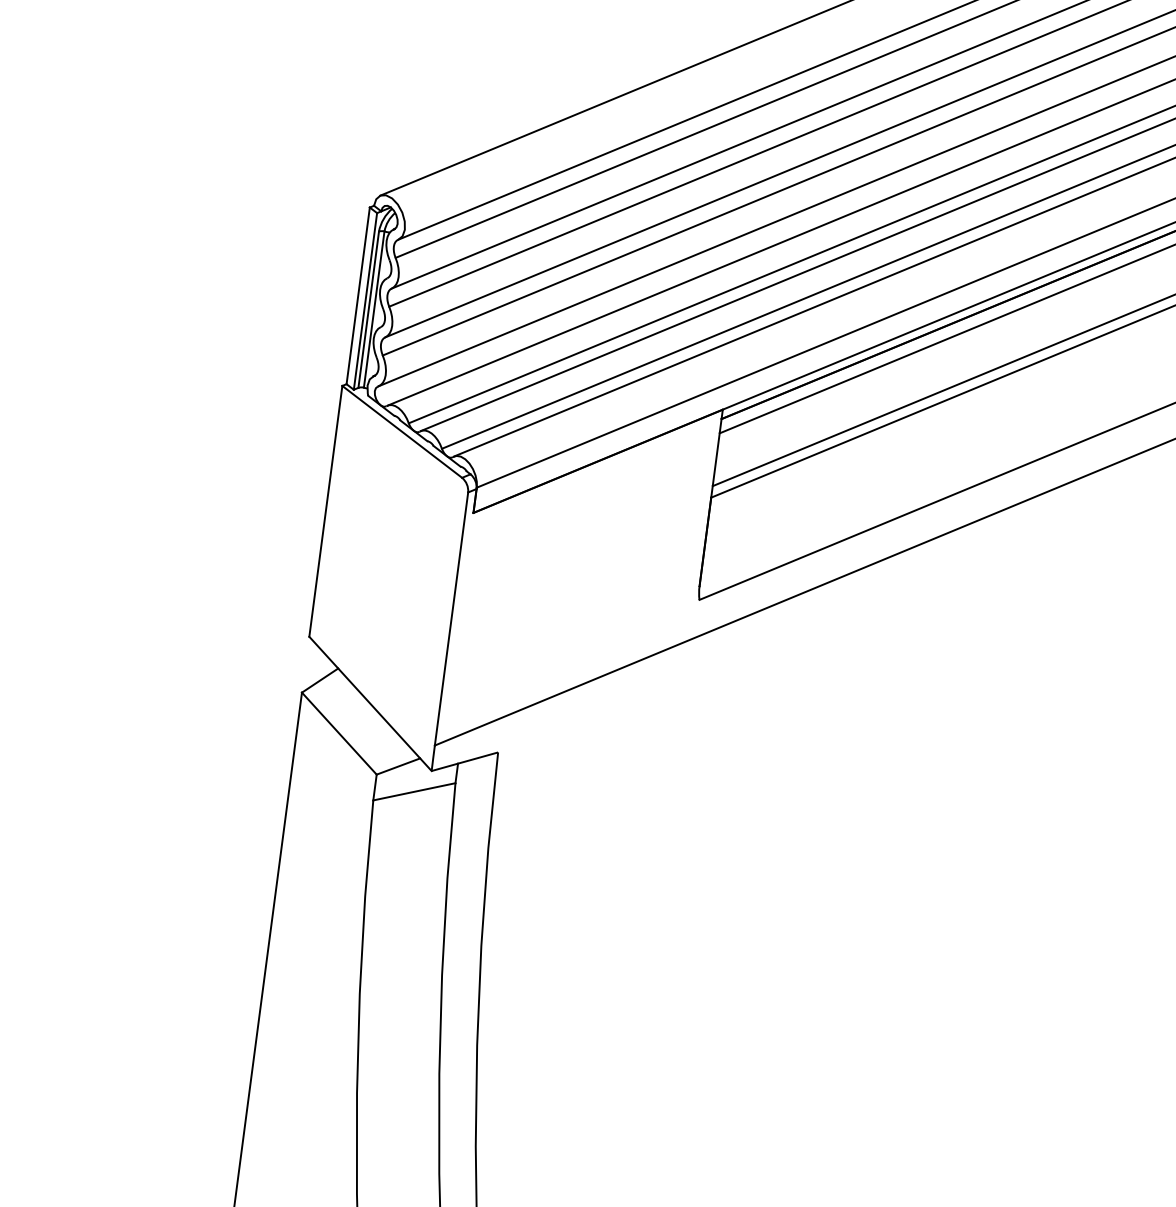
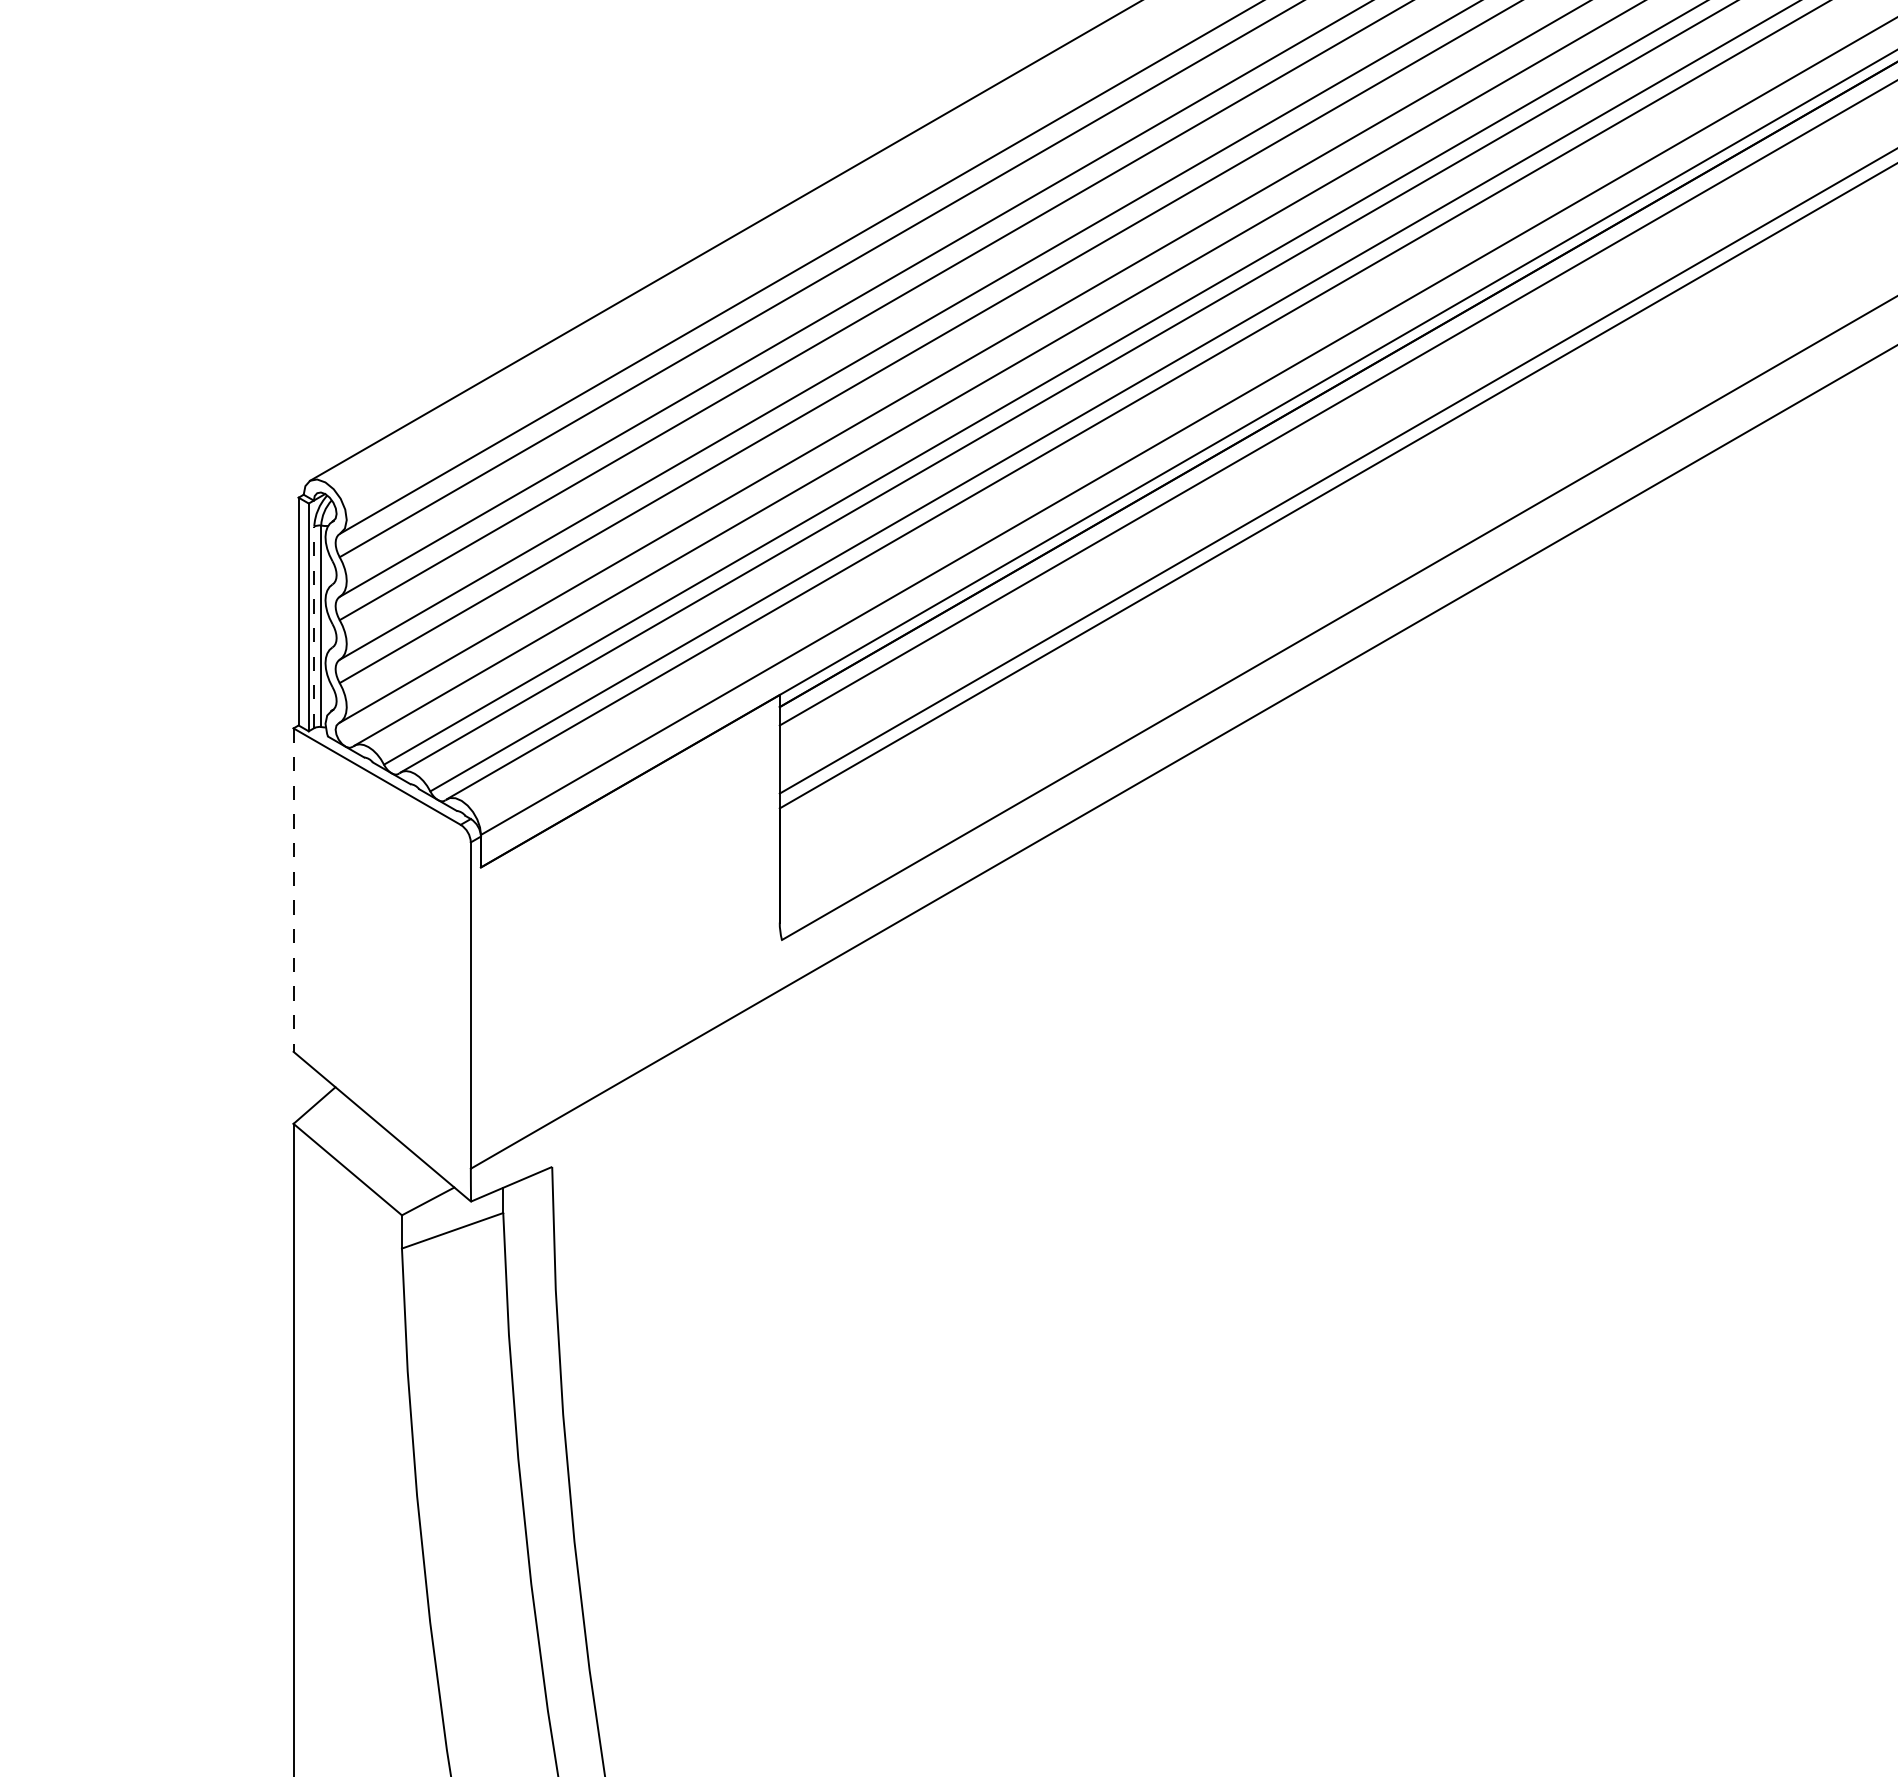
line: (368, 309) -> (314, 627), solid -> dashed
line: (325, 511) -> (293, 890), solid -> dashed

